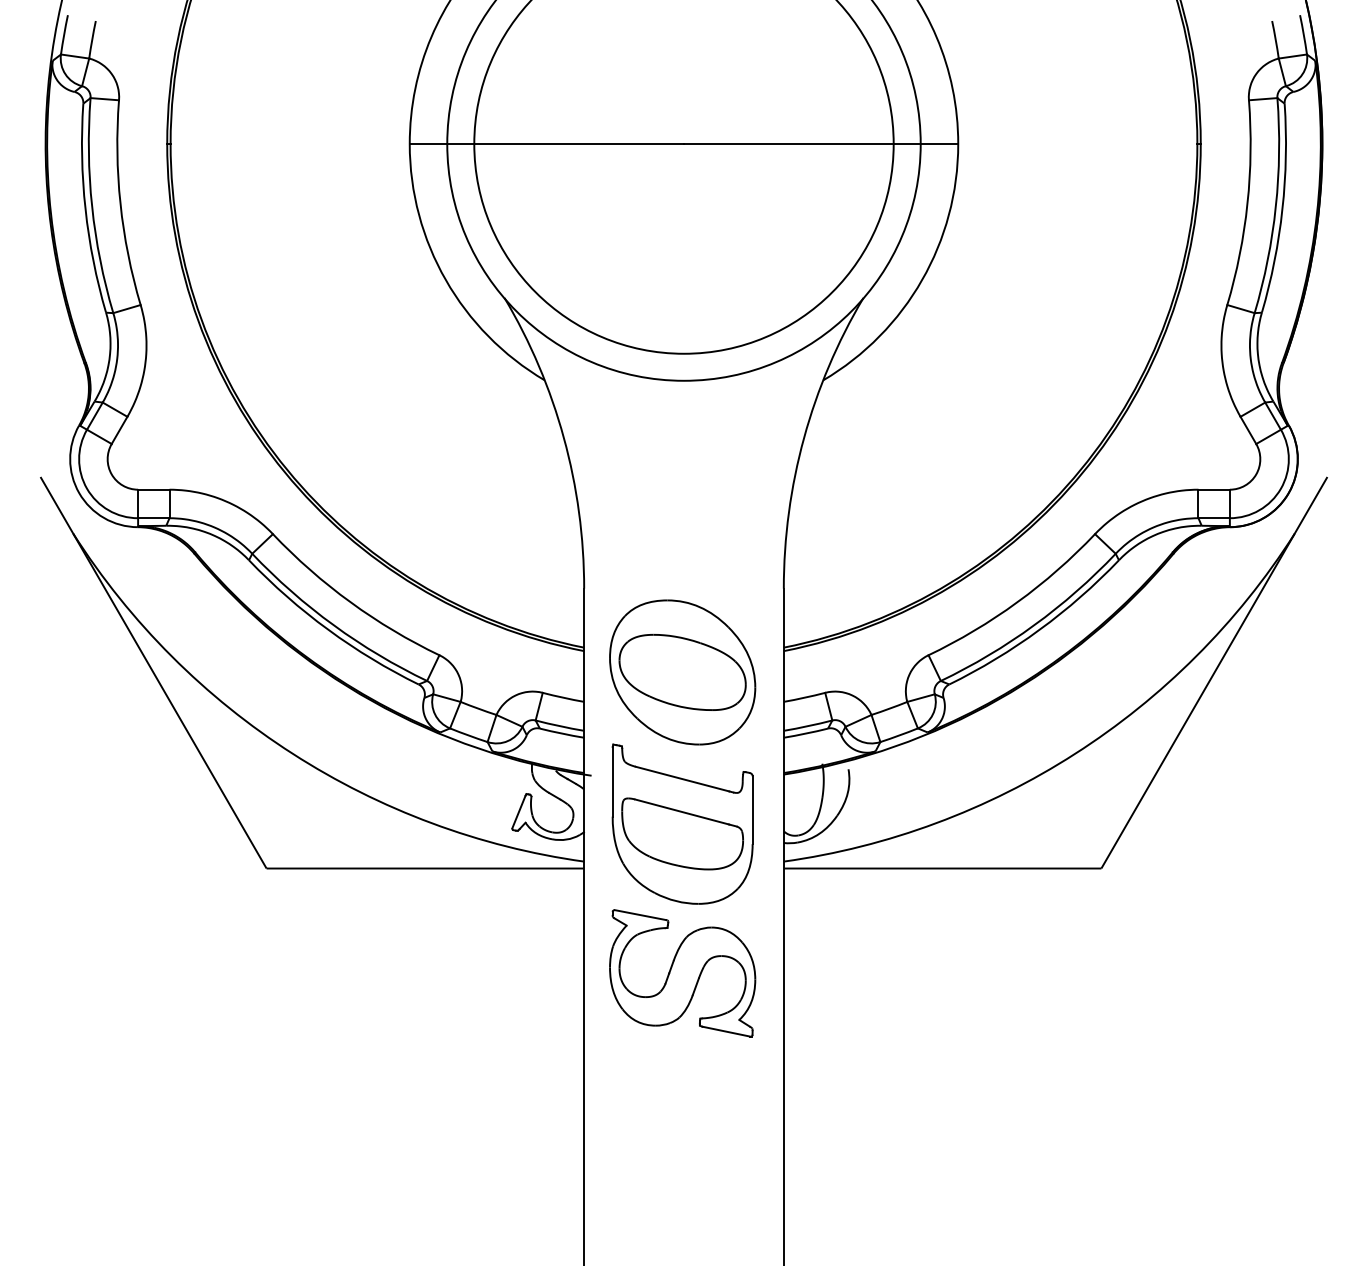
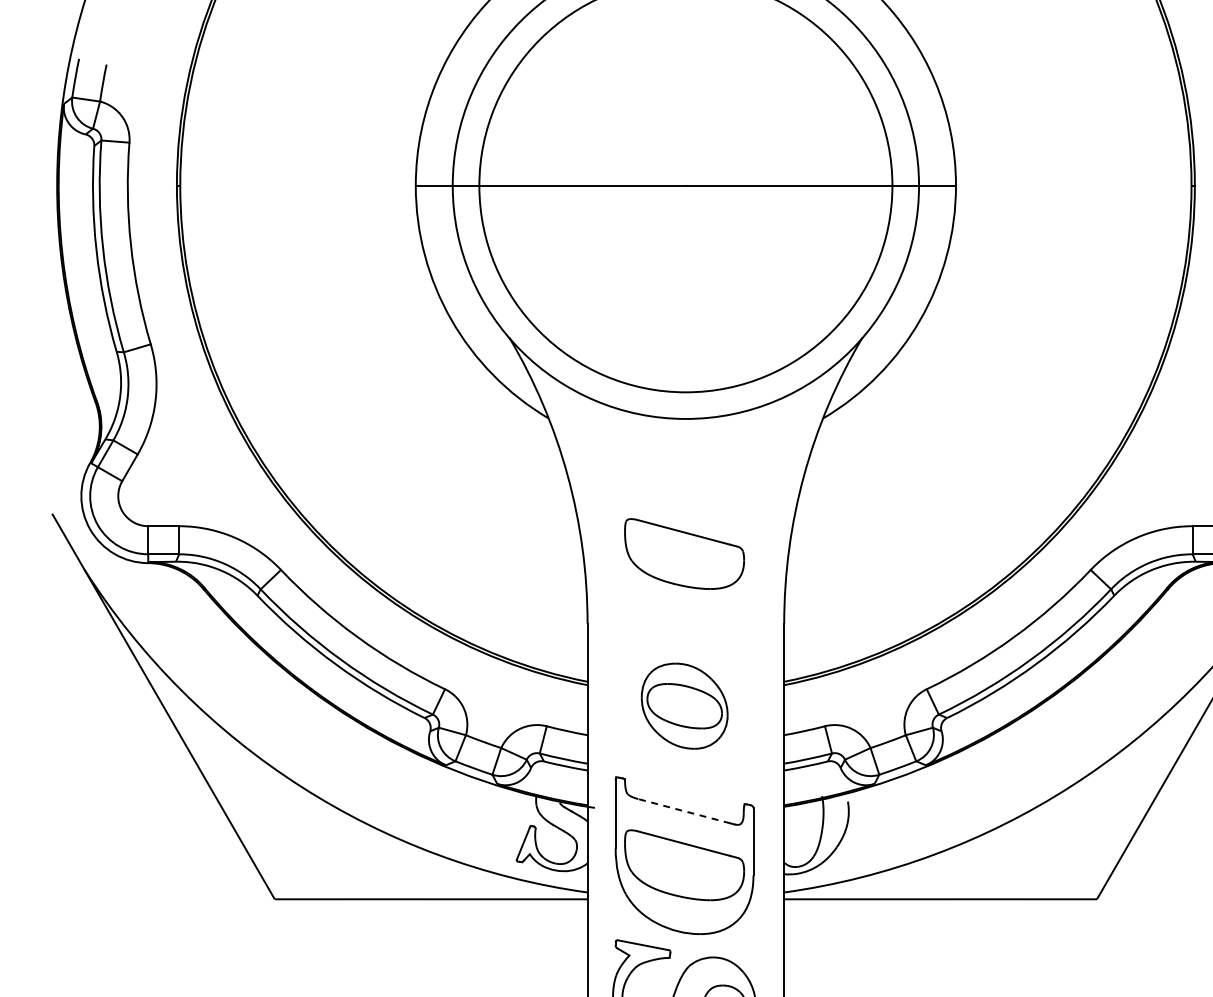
part: (682, 517) -> (684, 553), added
part: (682, 672) -> (684, 706), size x0.6
line: (682, 778) -> (684, 810), solid -> dashed

